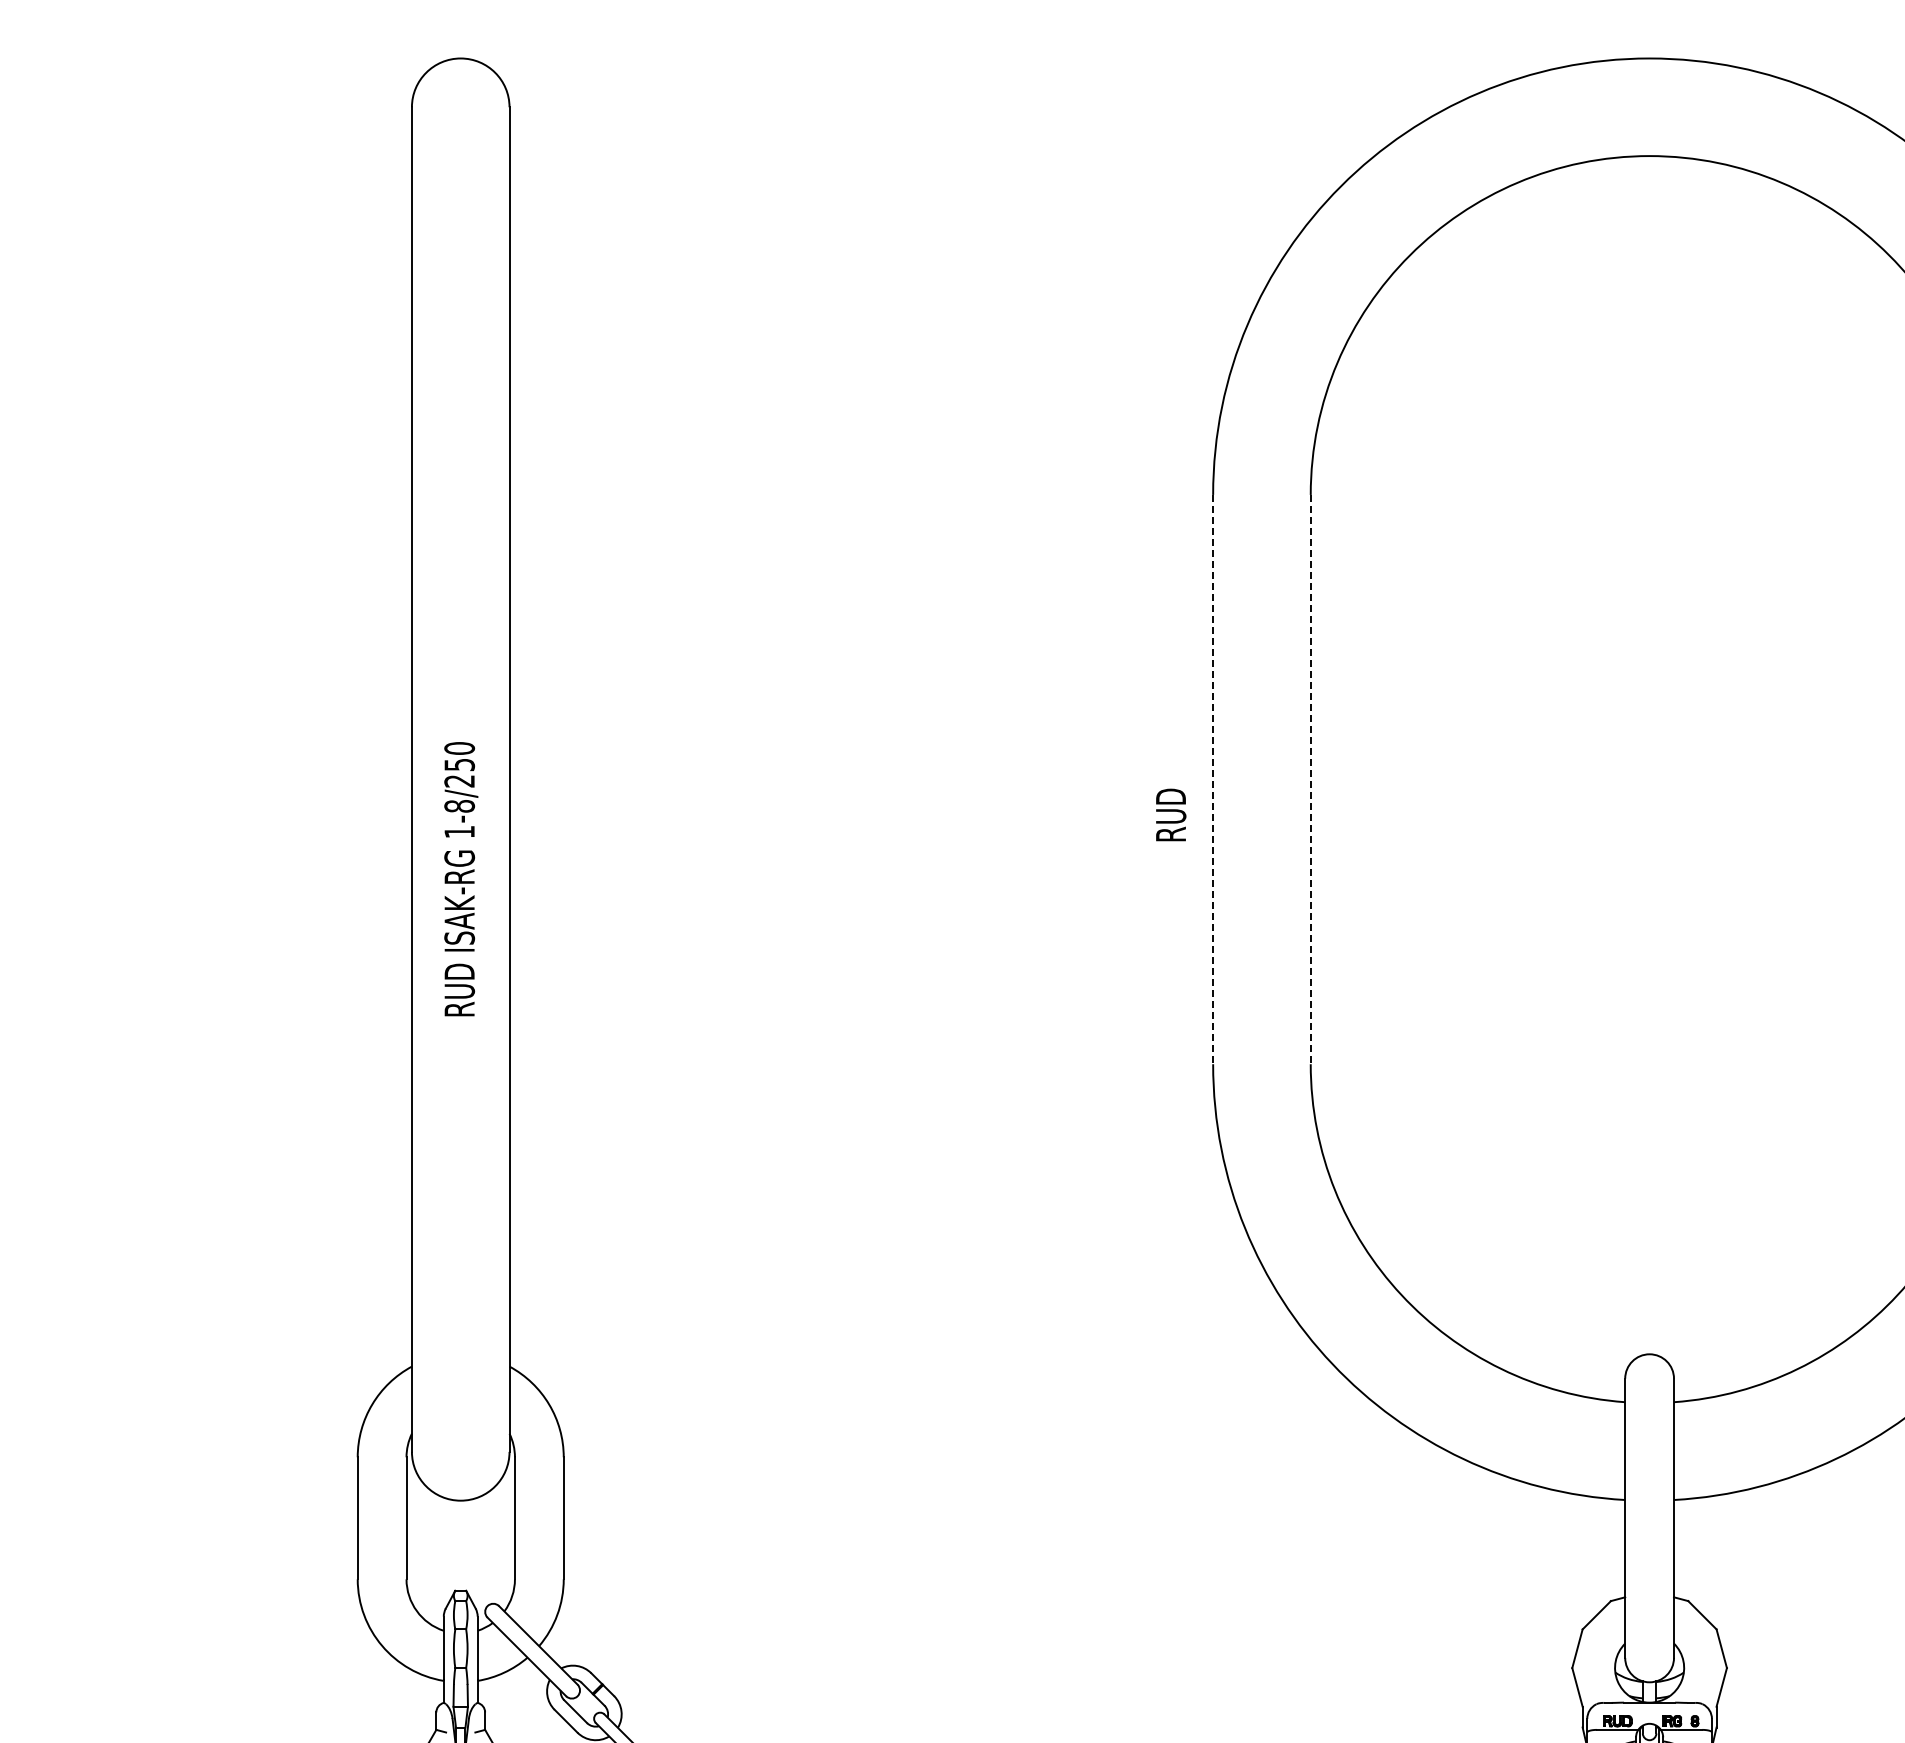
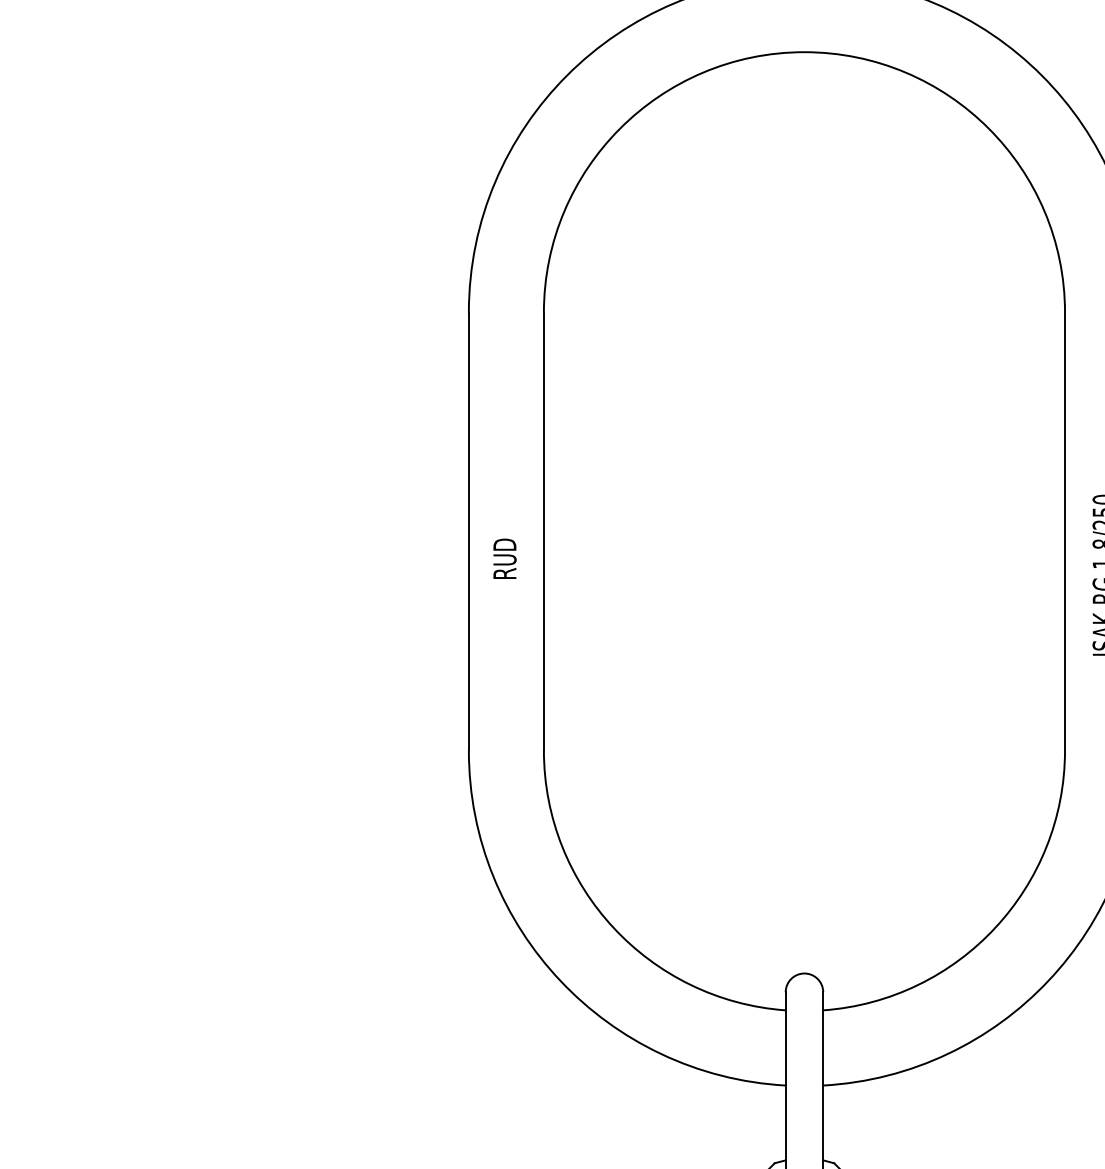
line: (1213, 779) -> (469, 531), dashed -> solid
line: (1310, 779) -> (543, 531), dashed -> solid
text: (1171, 814) -> (505, 558), moved

